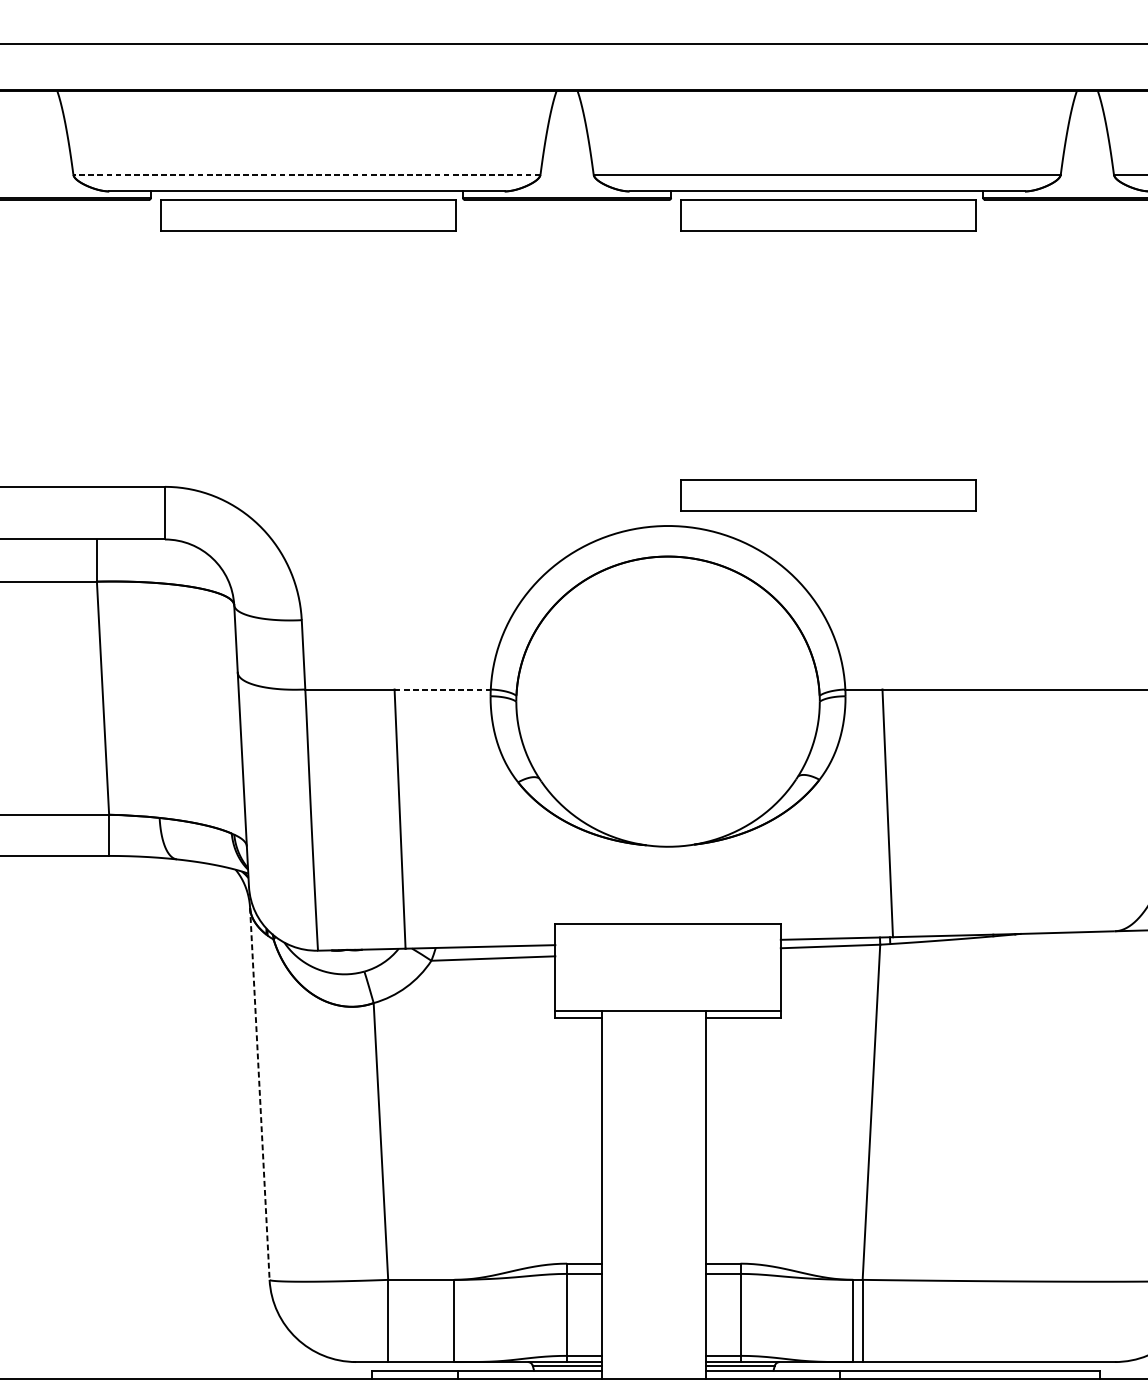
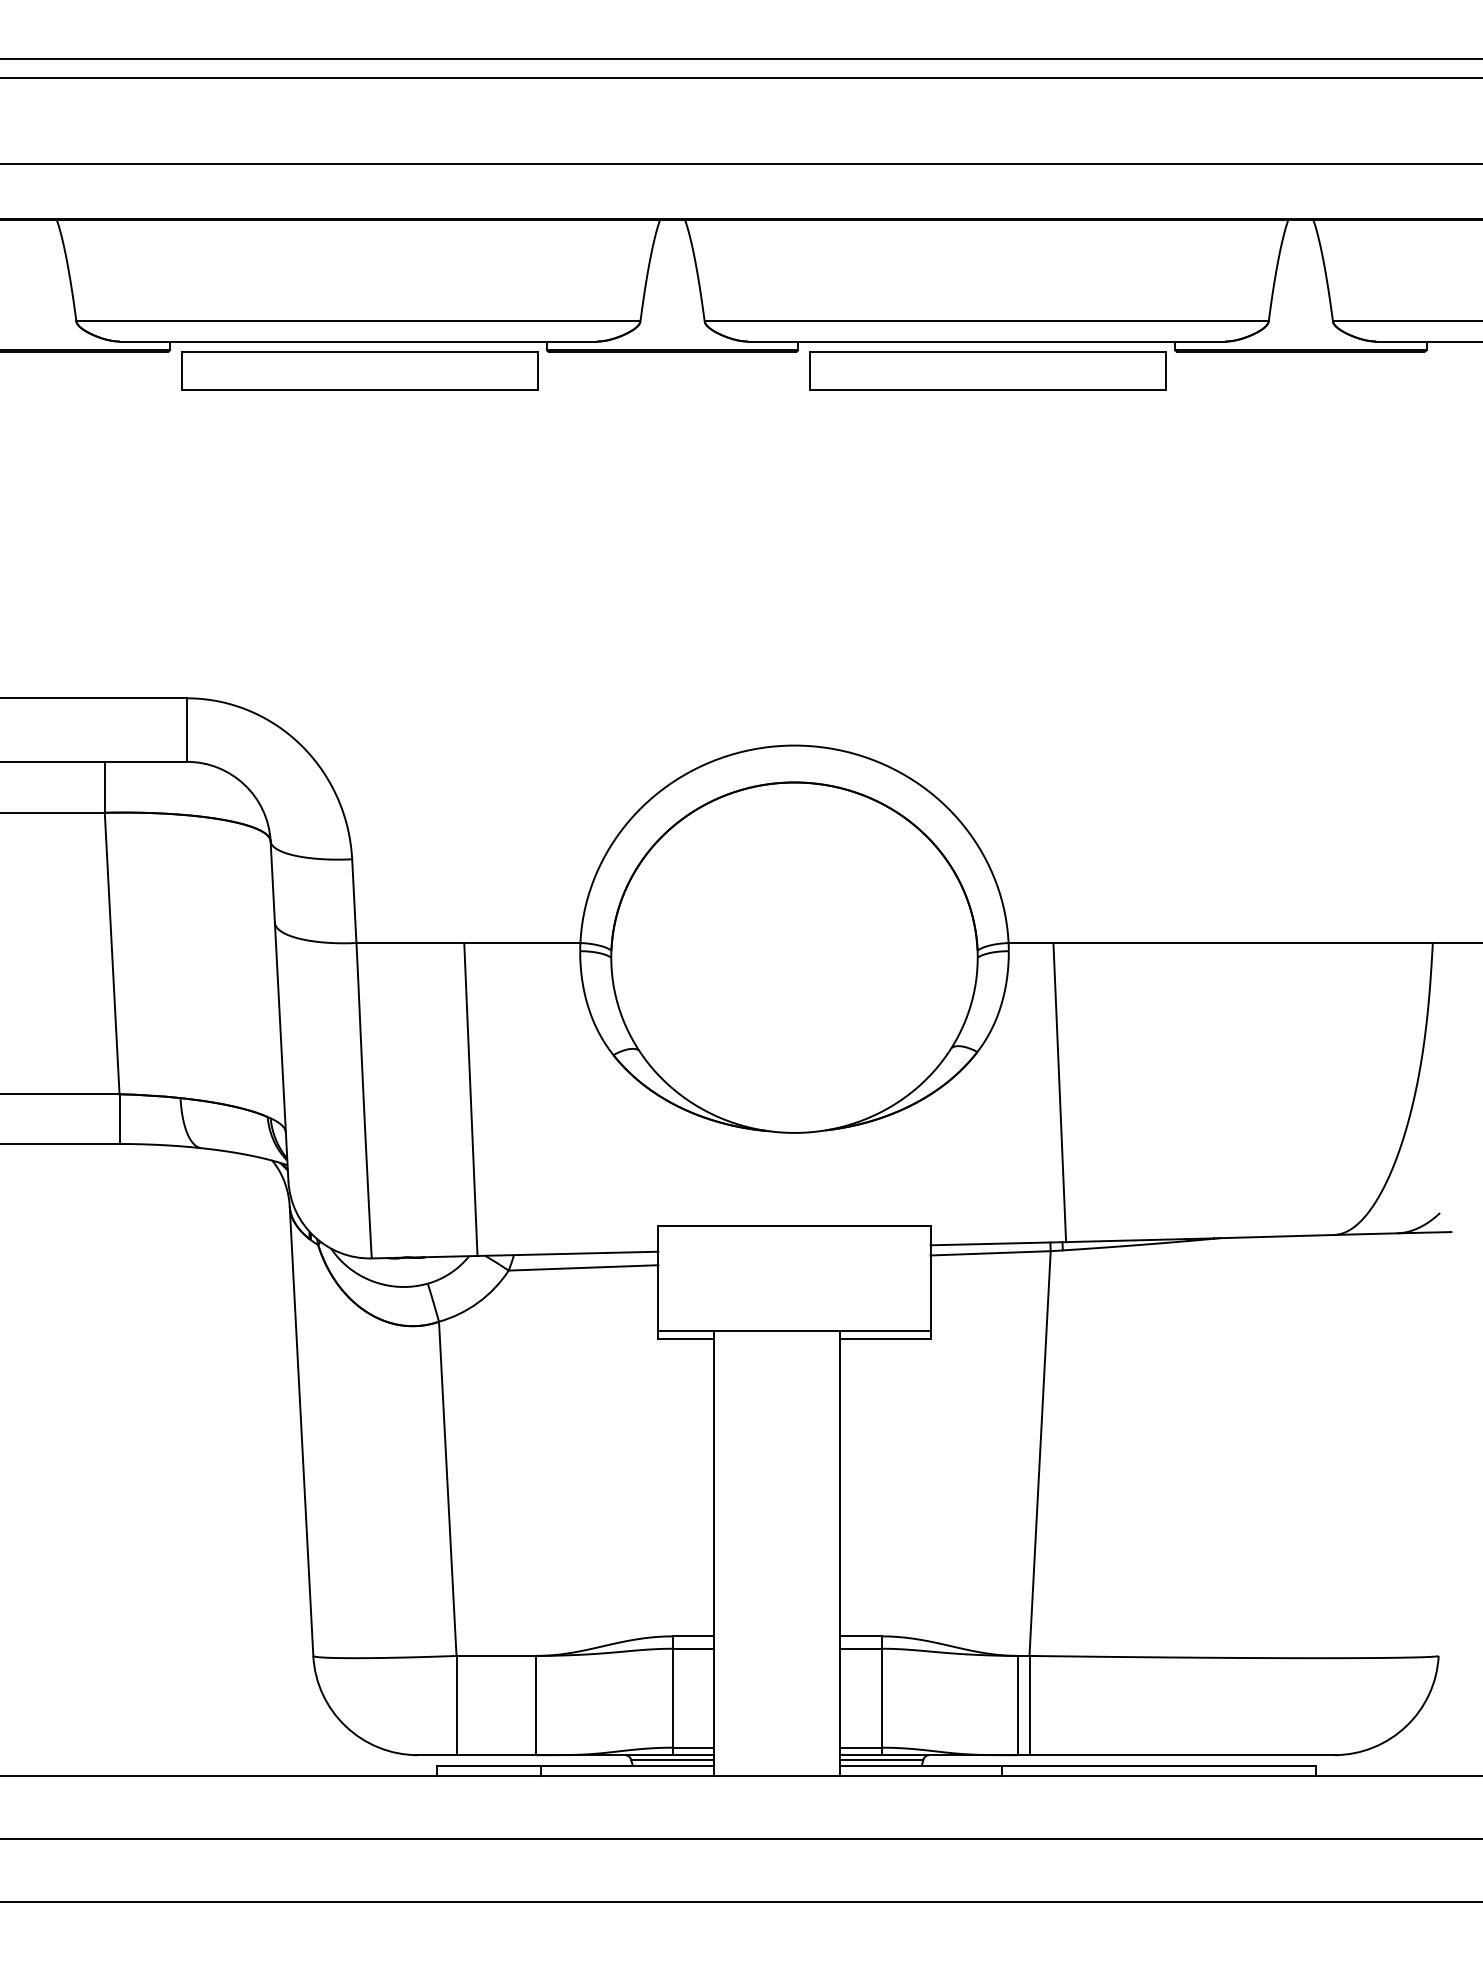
line: (306, 174) -> (357, 321), dashed -> solid
part: (827, 495) -> (987, 708), removed
line: (442, 689) -> (522, 943), dashed -> solid
line: (259, 1094) -> (301, 1431), dashed -> solid

